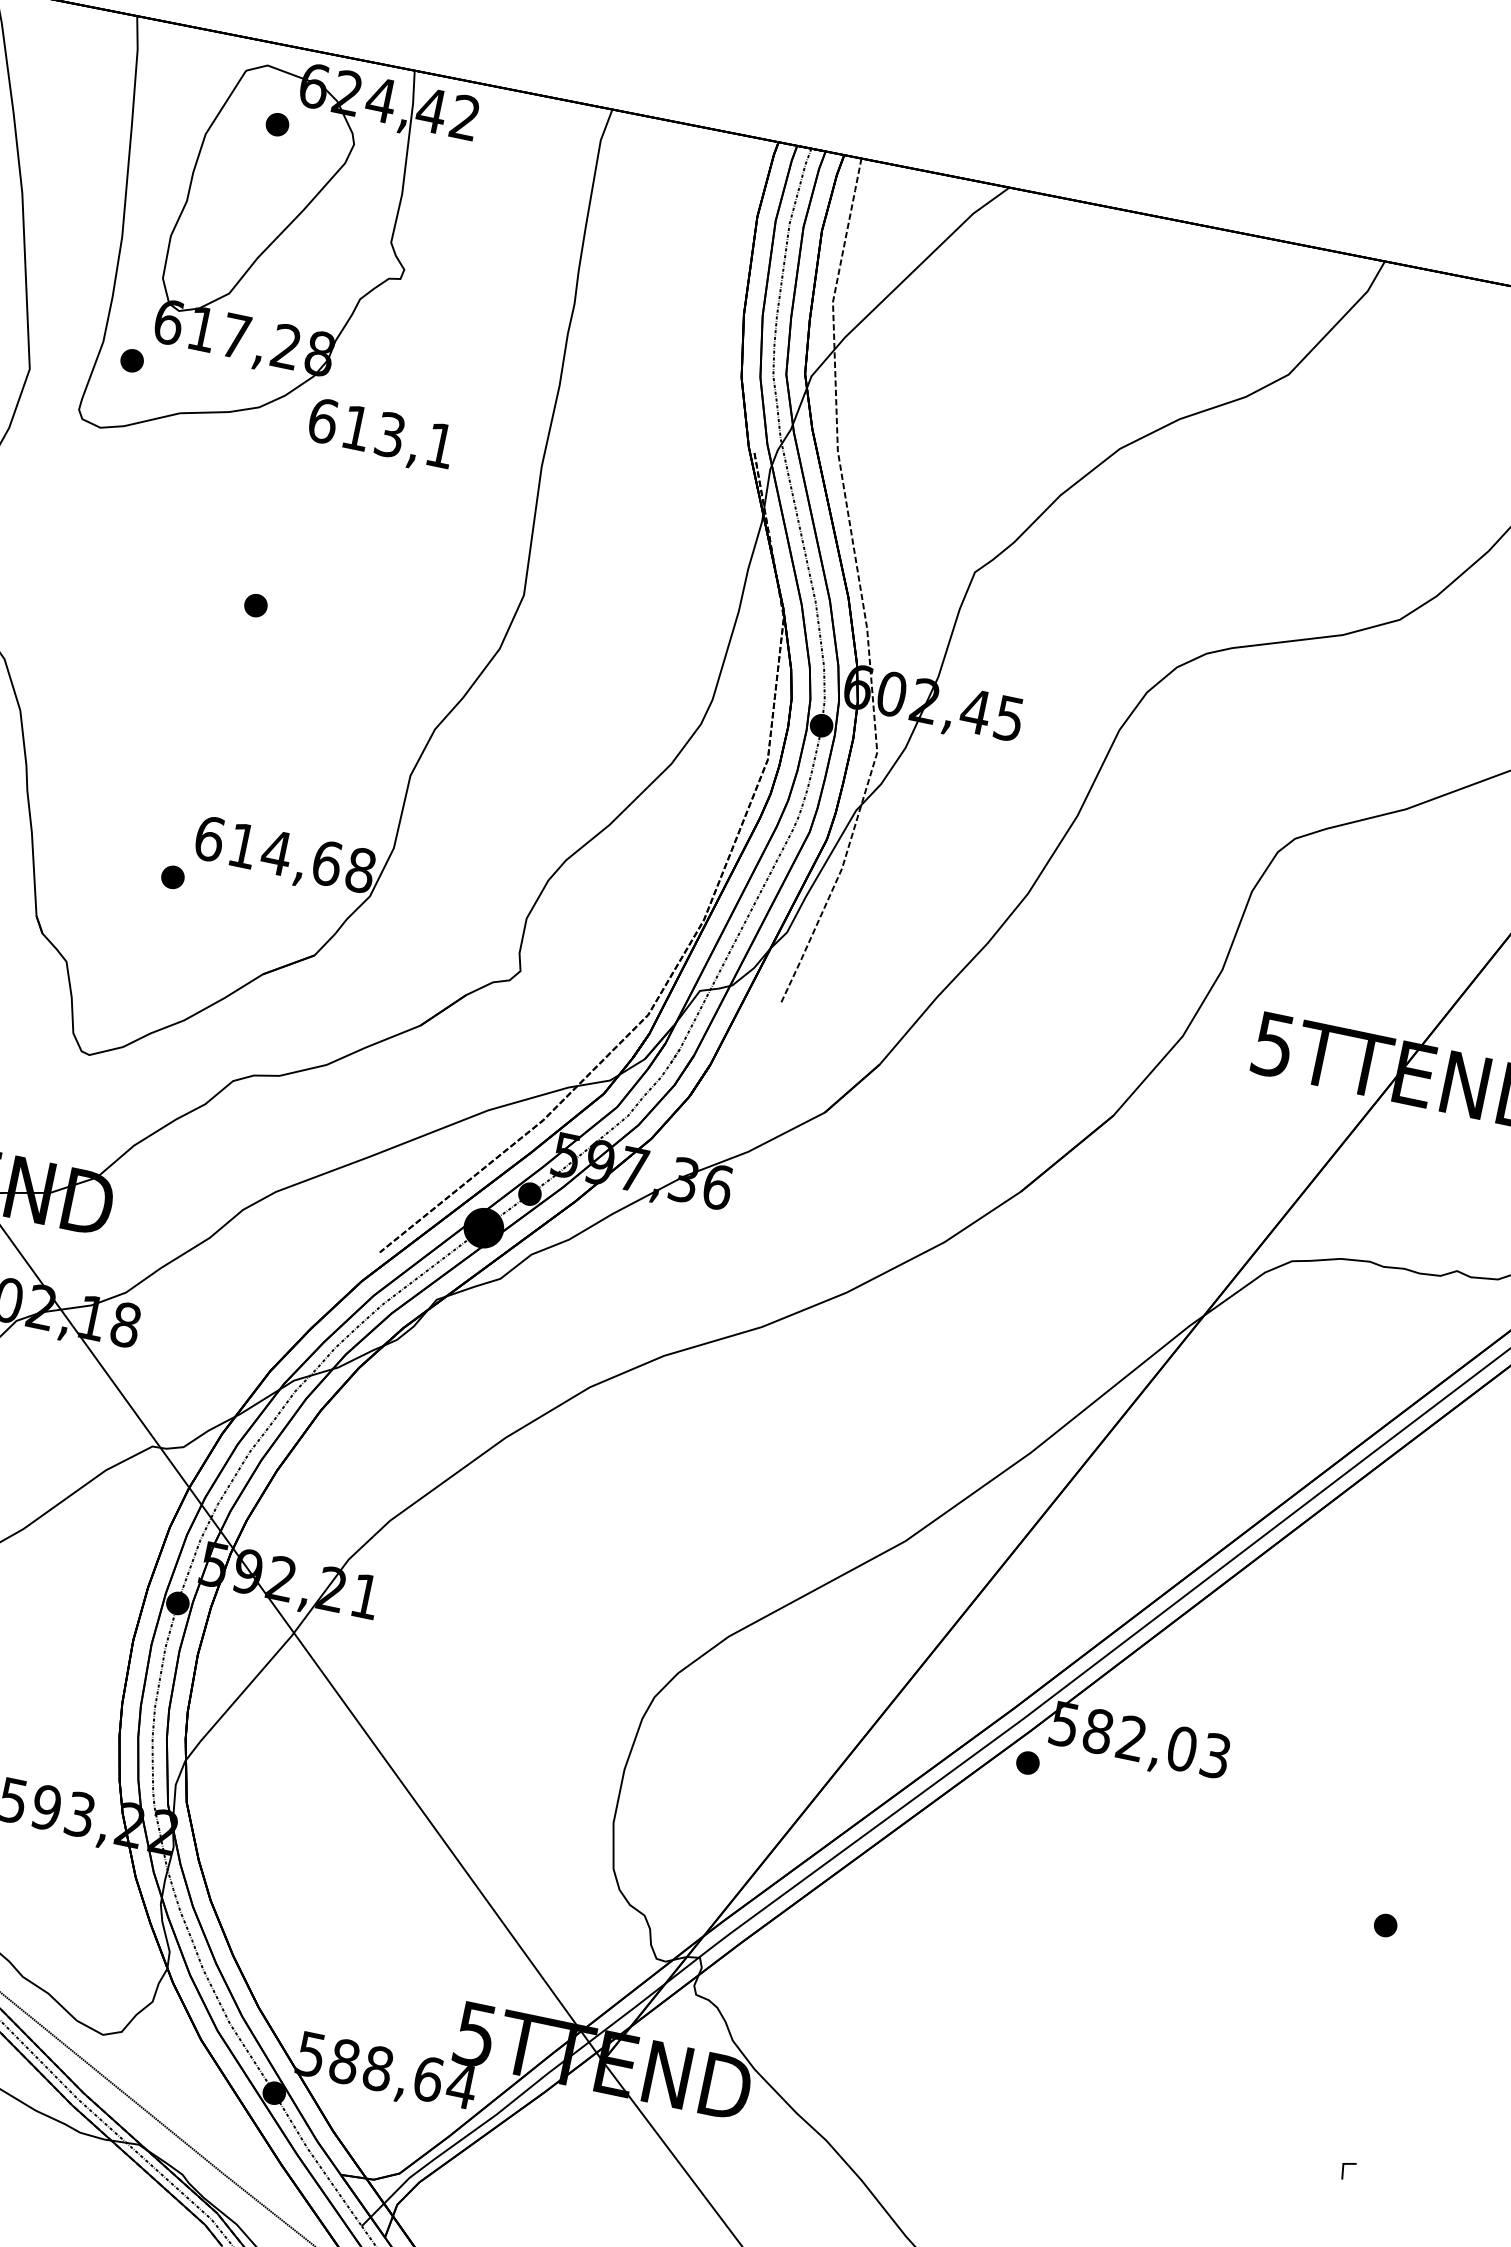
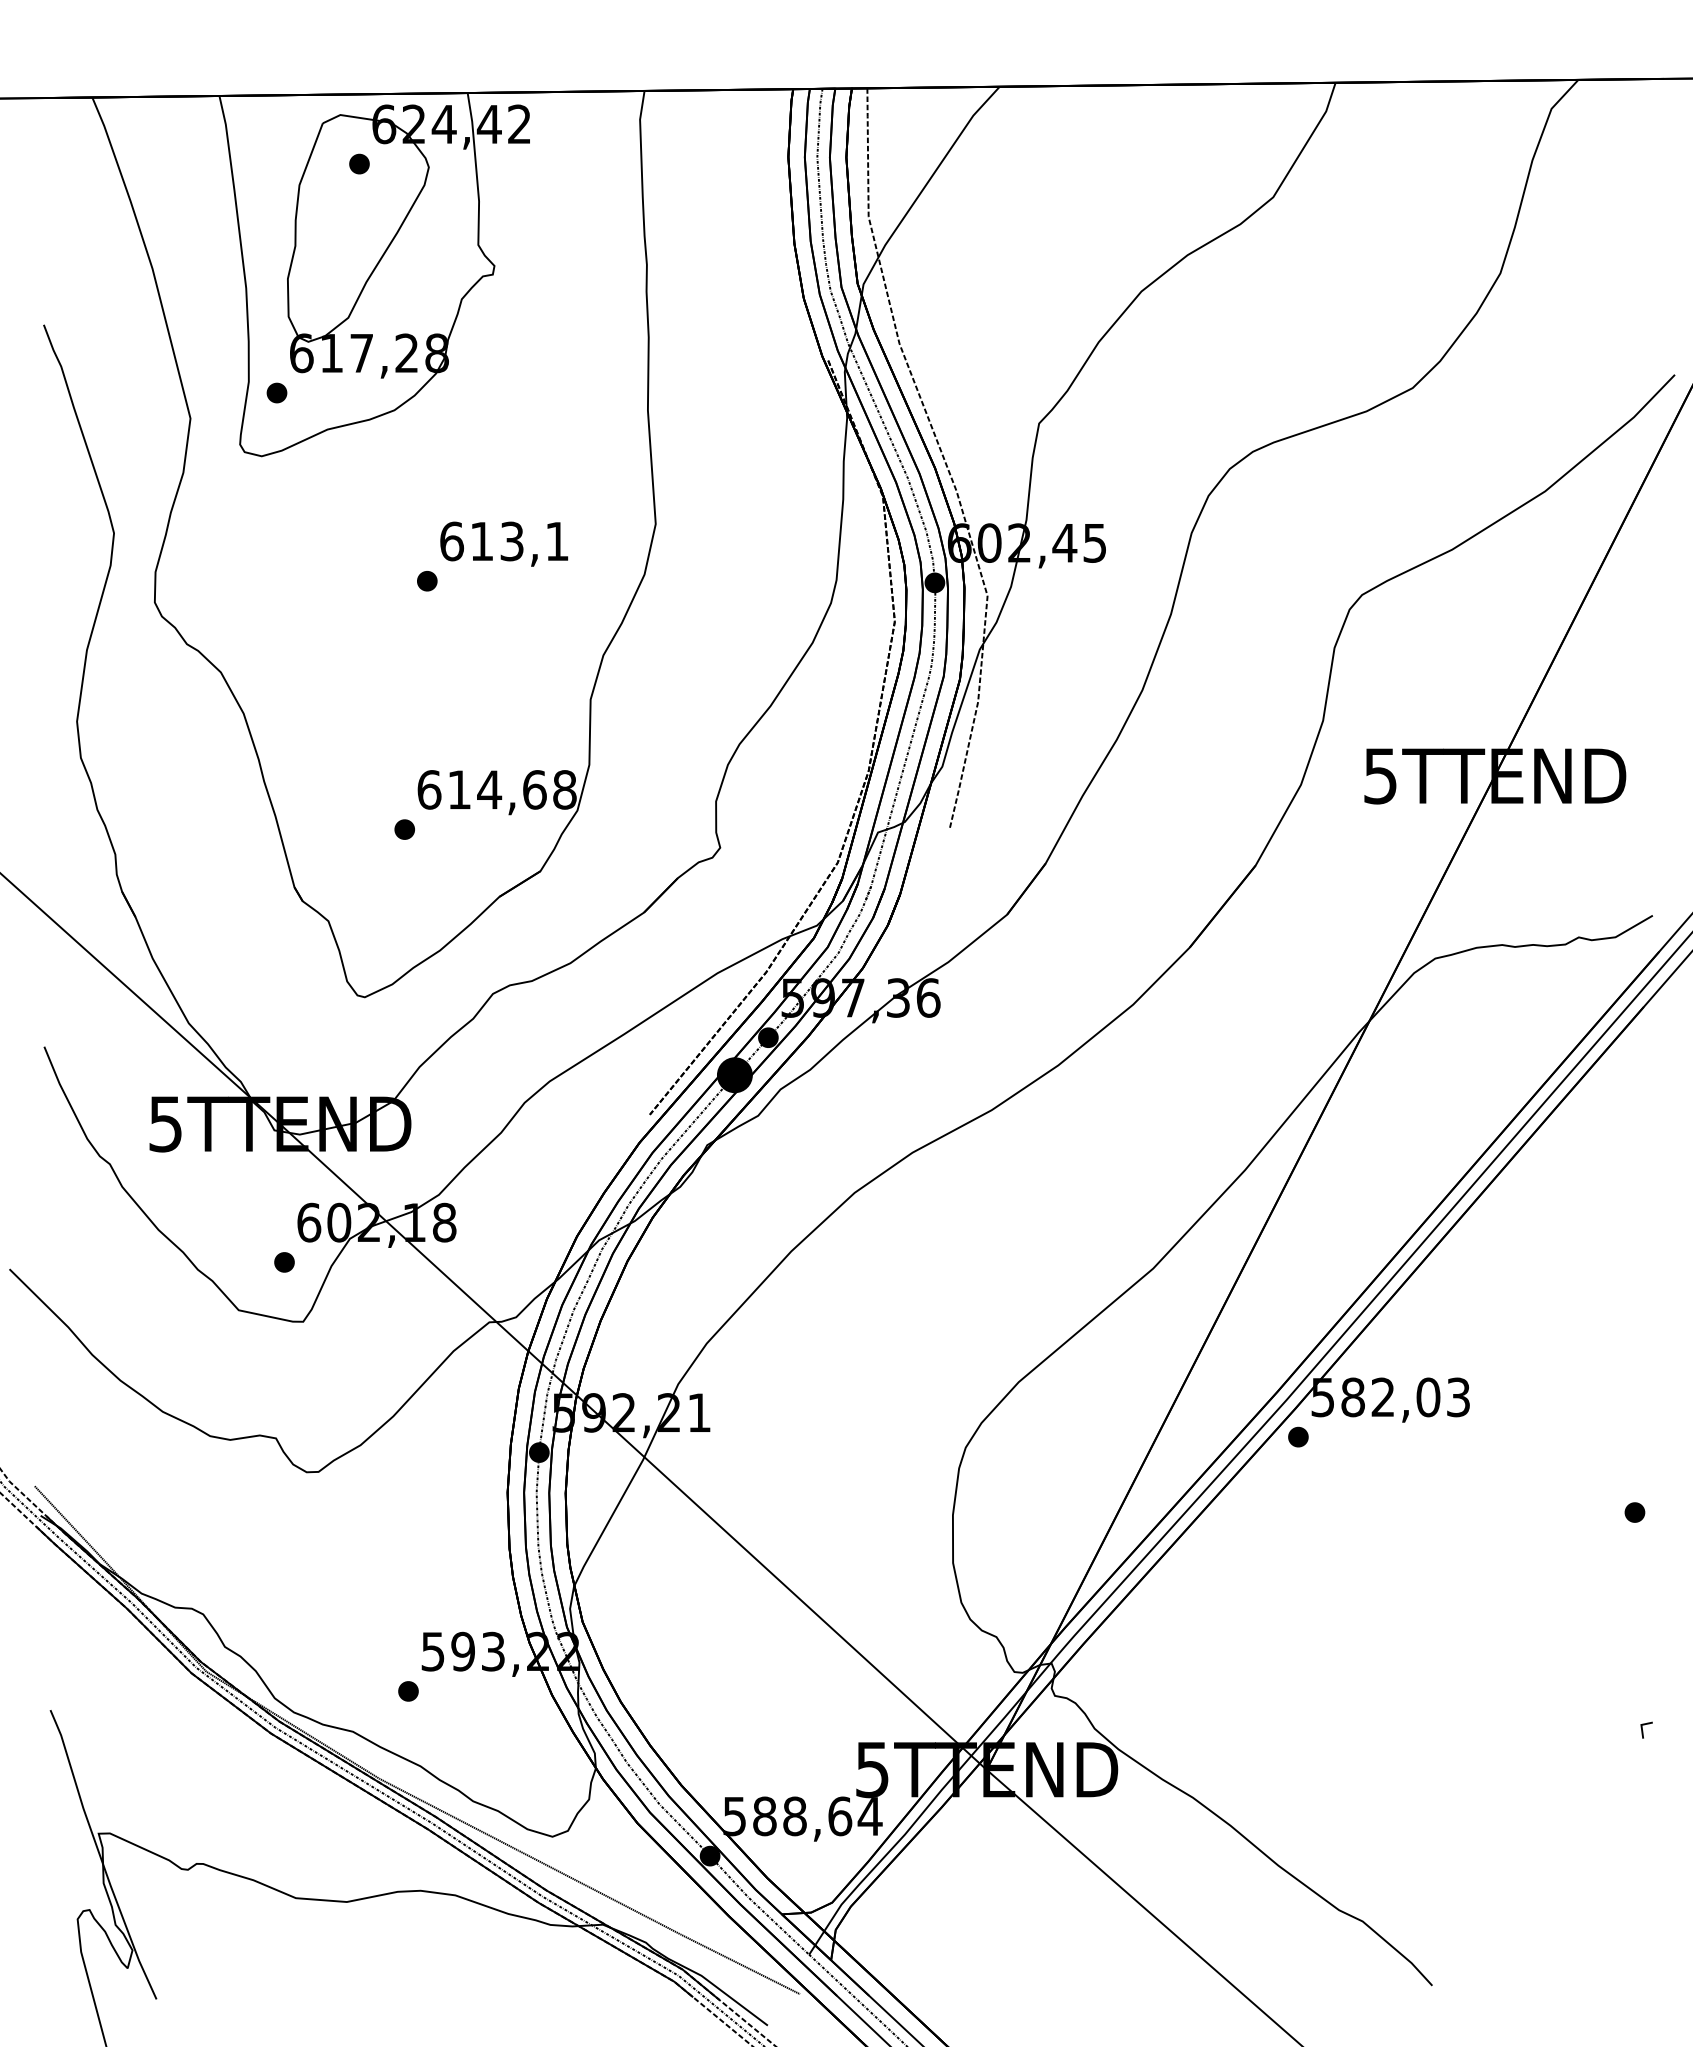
text: (381, 435) -> (504, 543), moved

